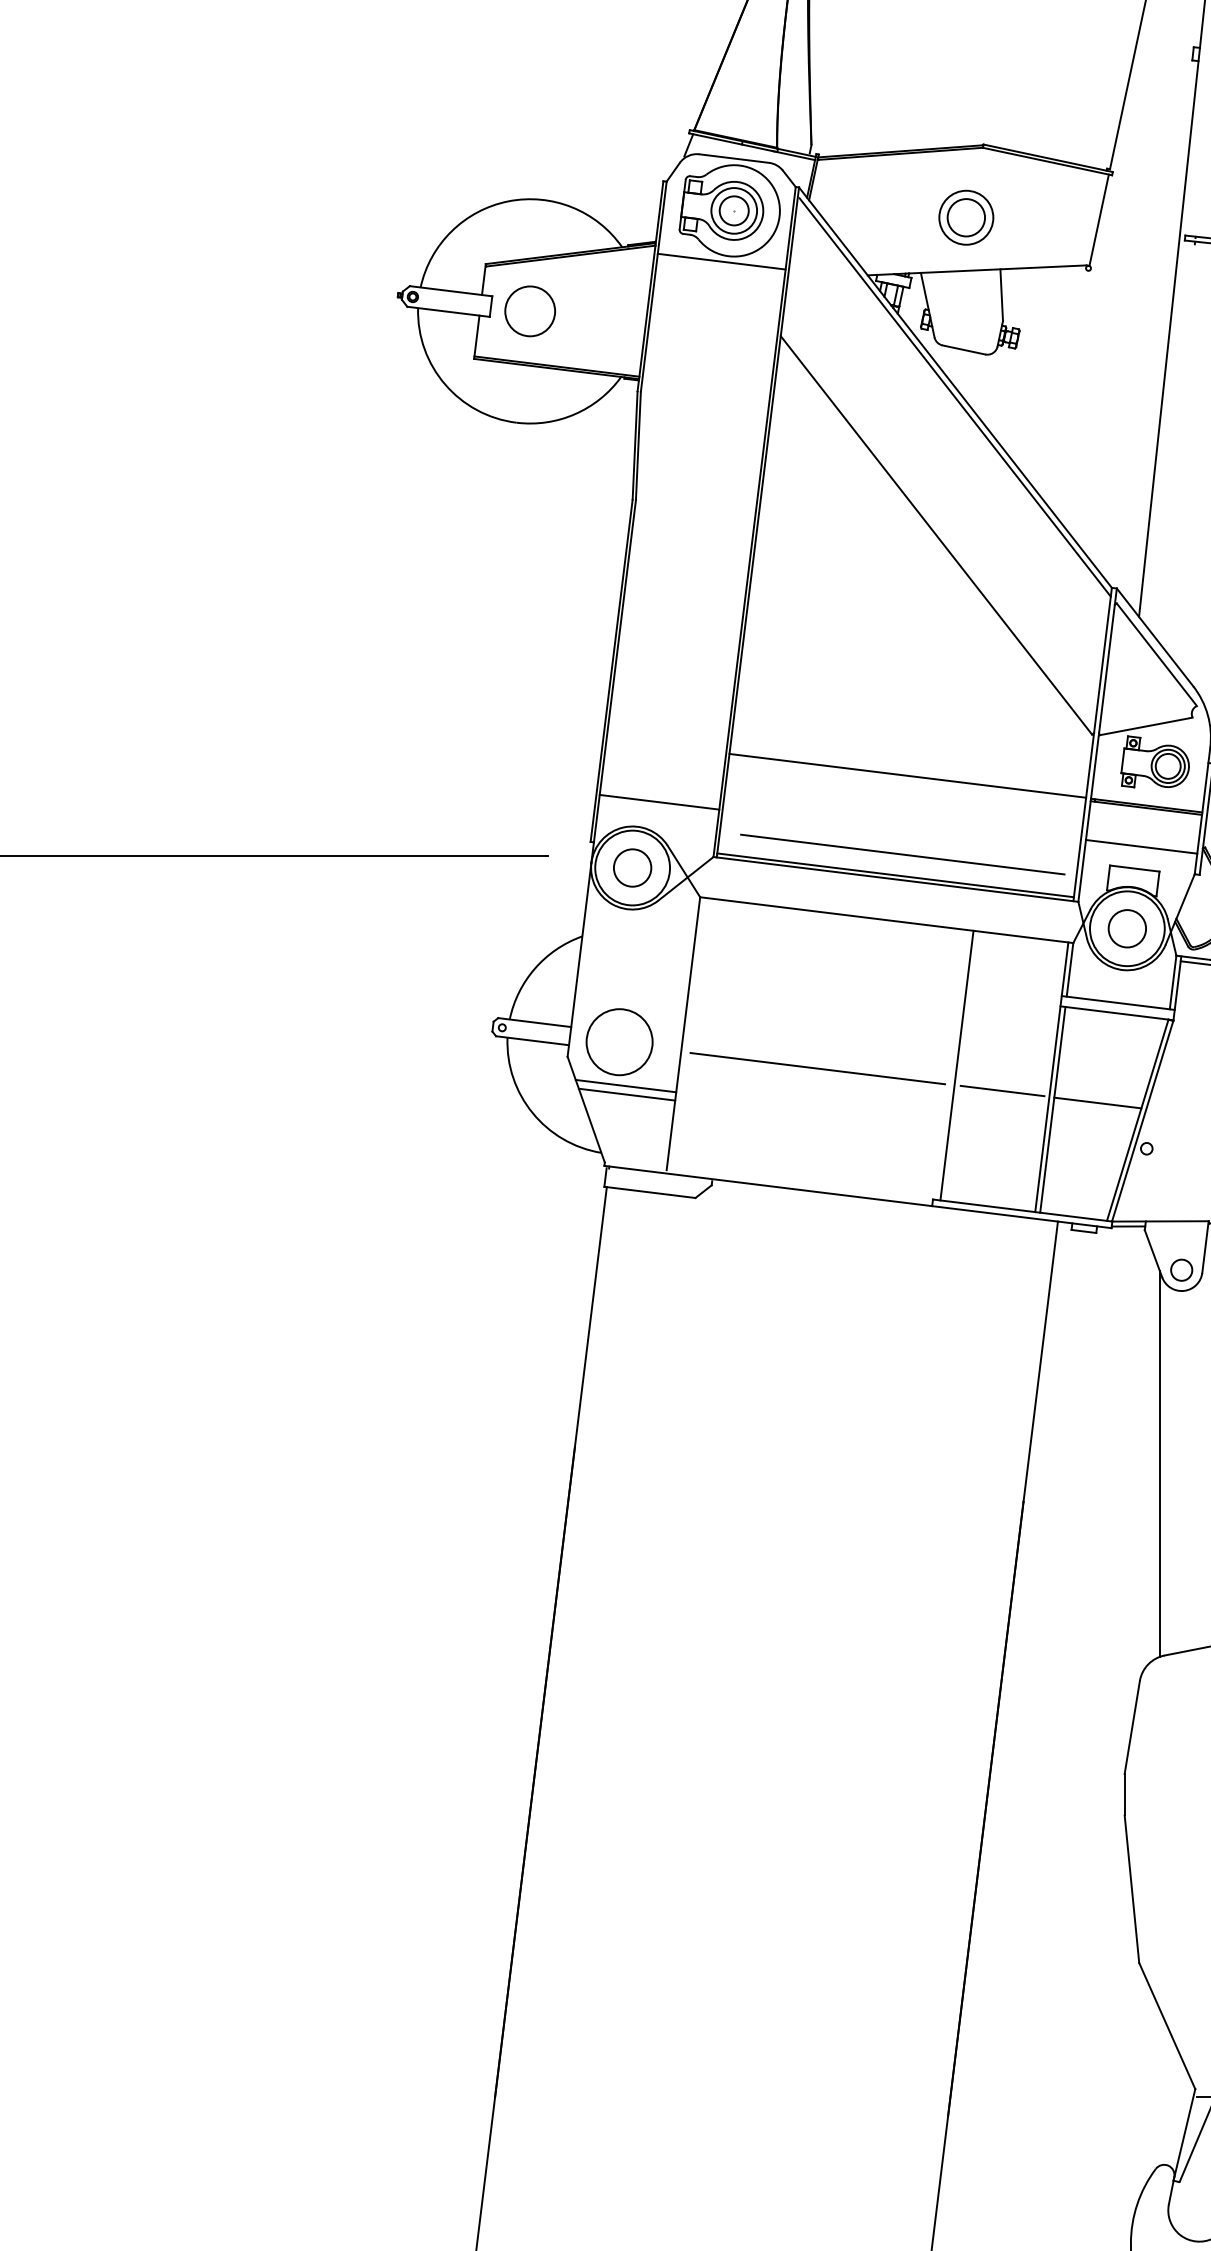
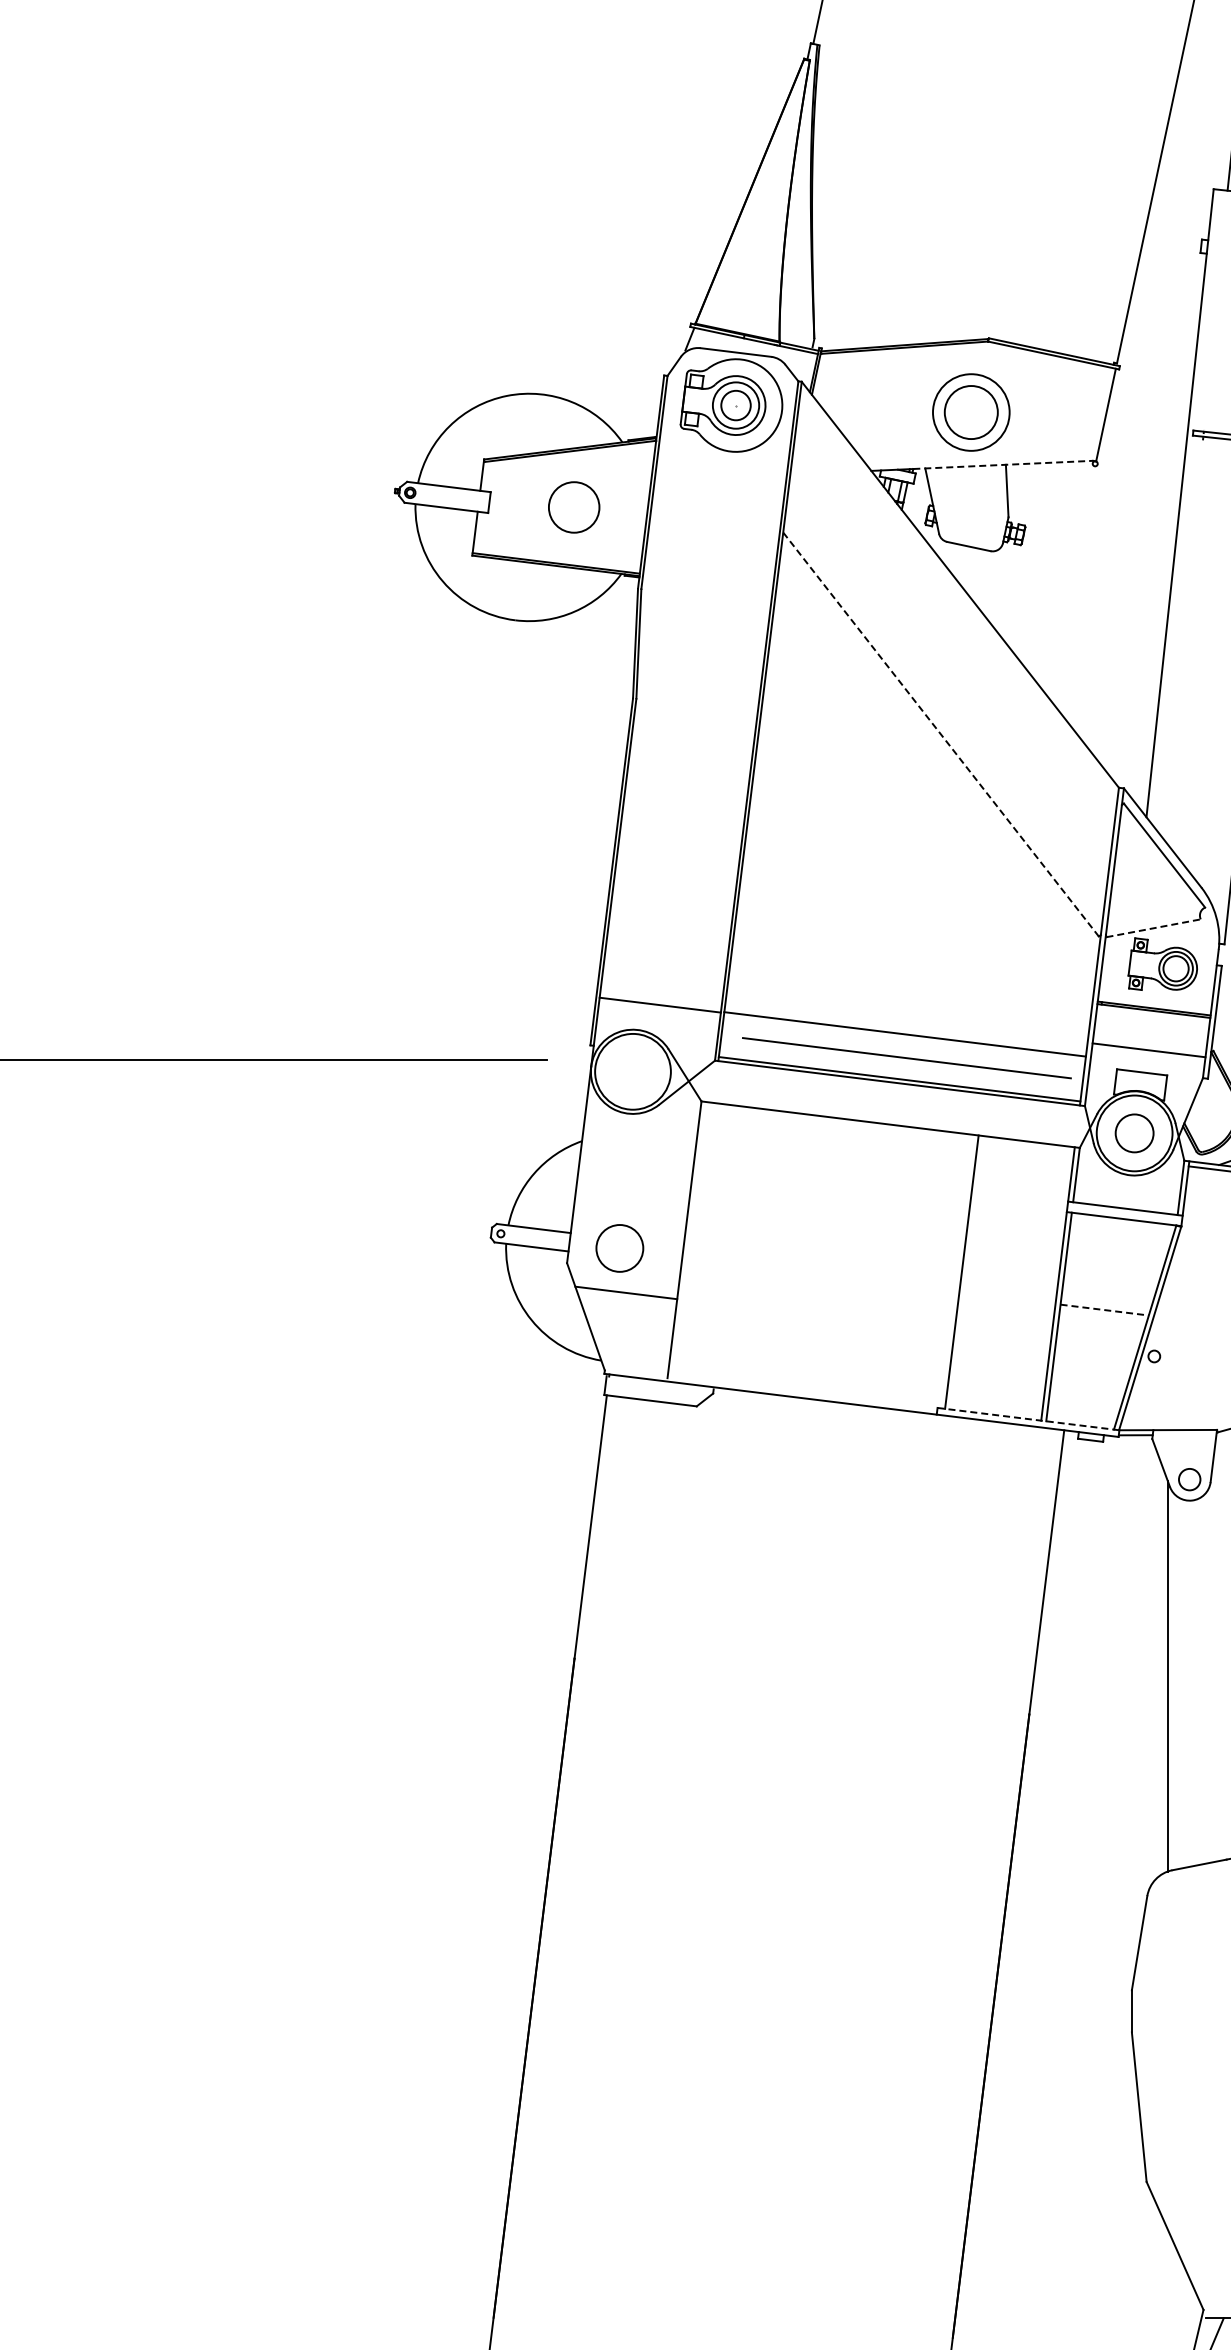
part: (966, 217) -> (971, 412), size x1.4
line: (721, 262) -> (723, 457), removed
line: (998, 269) -> (1003, 464), solid -> dashed
circle: (530, 311) -> (574, 507), moved
line: (954, 397) -> (959, 594), removed
line: (936, 535) -> (941, 734), solid -> dashed
line: (1145, 726) -> (1153, 928), solid -> dashed
line: (907, 775) -> (904, 1034), moved
circle: (632, 867) -> (632, 1071), removed
circle: (619, 1042) -> (619, 1248), size x0.7
line: (817, 1068) -> (820, 1275), removed
line: (1001, 1090) -> (1007, 1297), removed
line: (627, 1094) -> (627, 1301), removed
line: (1098, 1103) -> (1105, 1310), solid -> dashed
line: (1022, 1210) -> (1028, 1419), solid -> dashed

